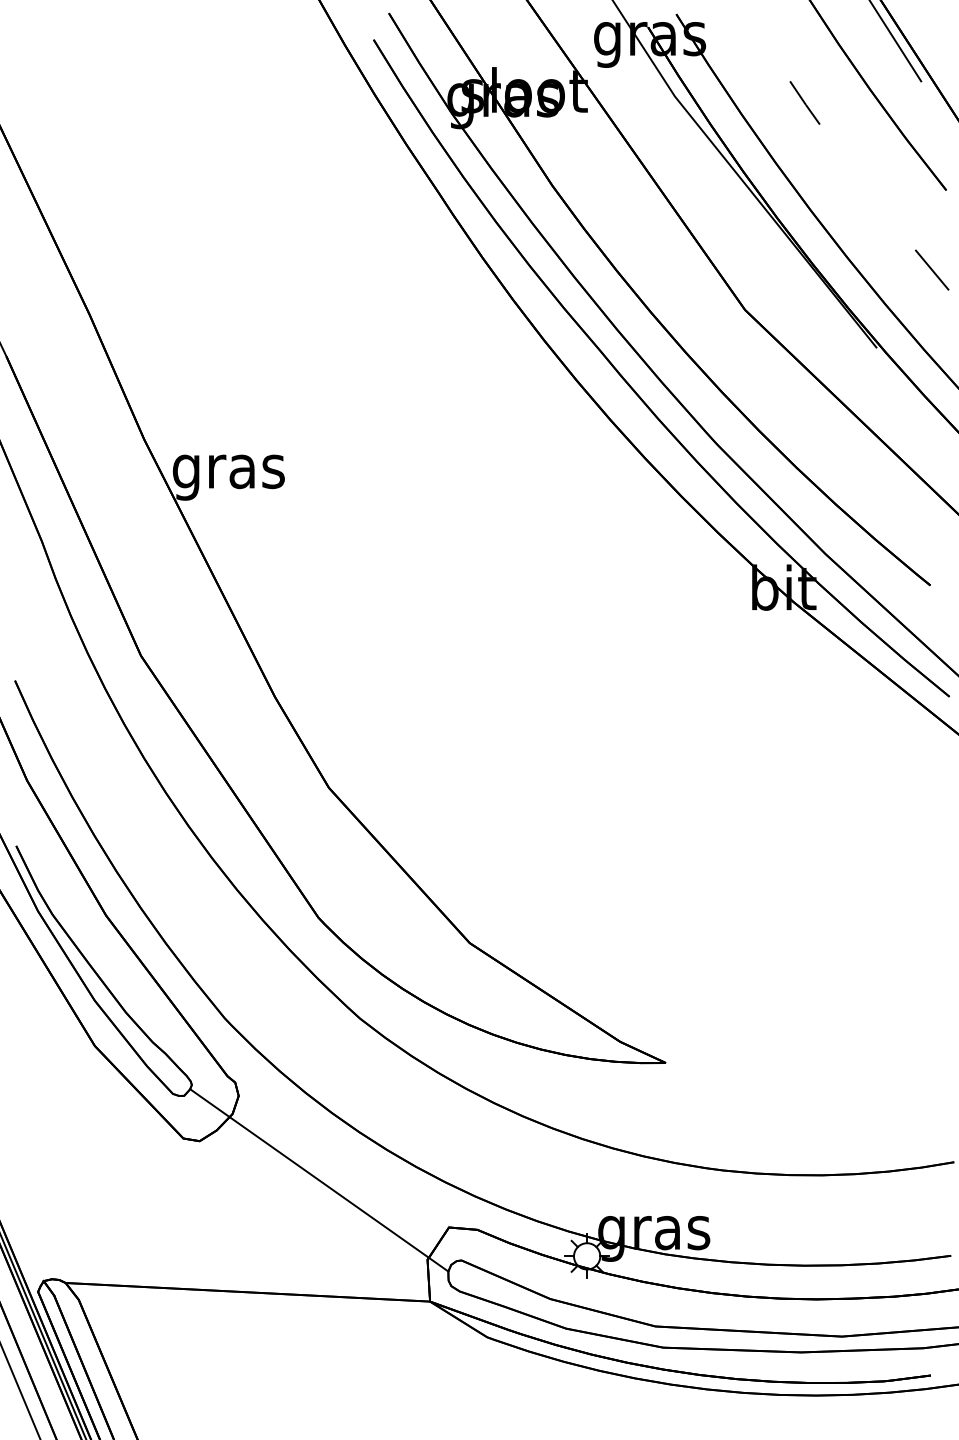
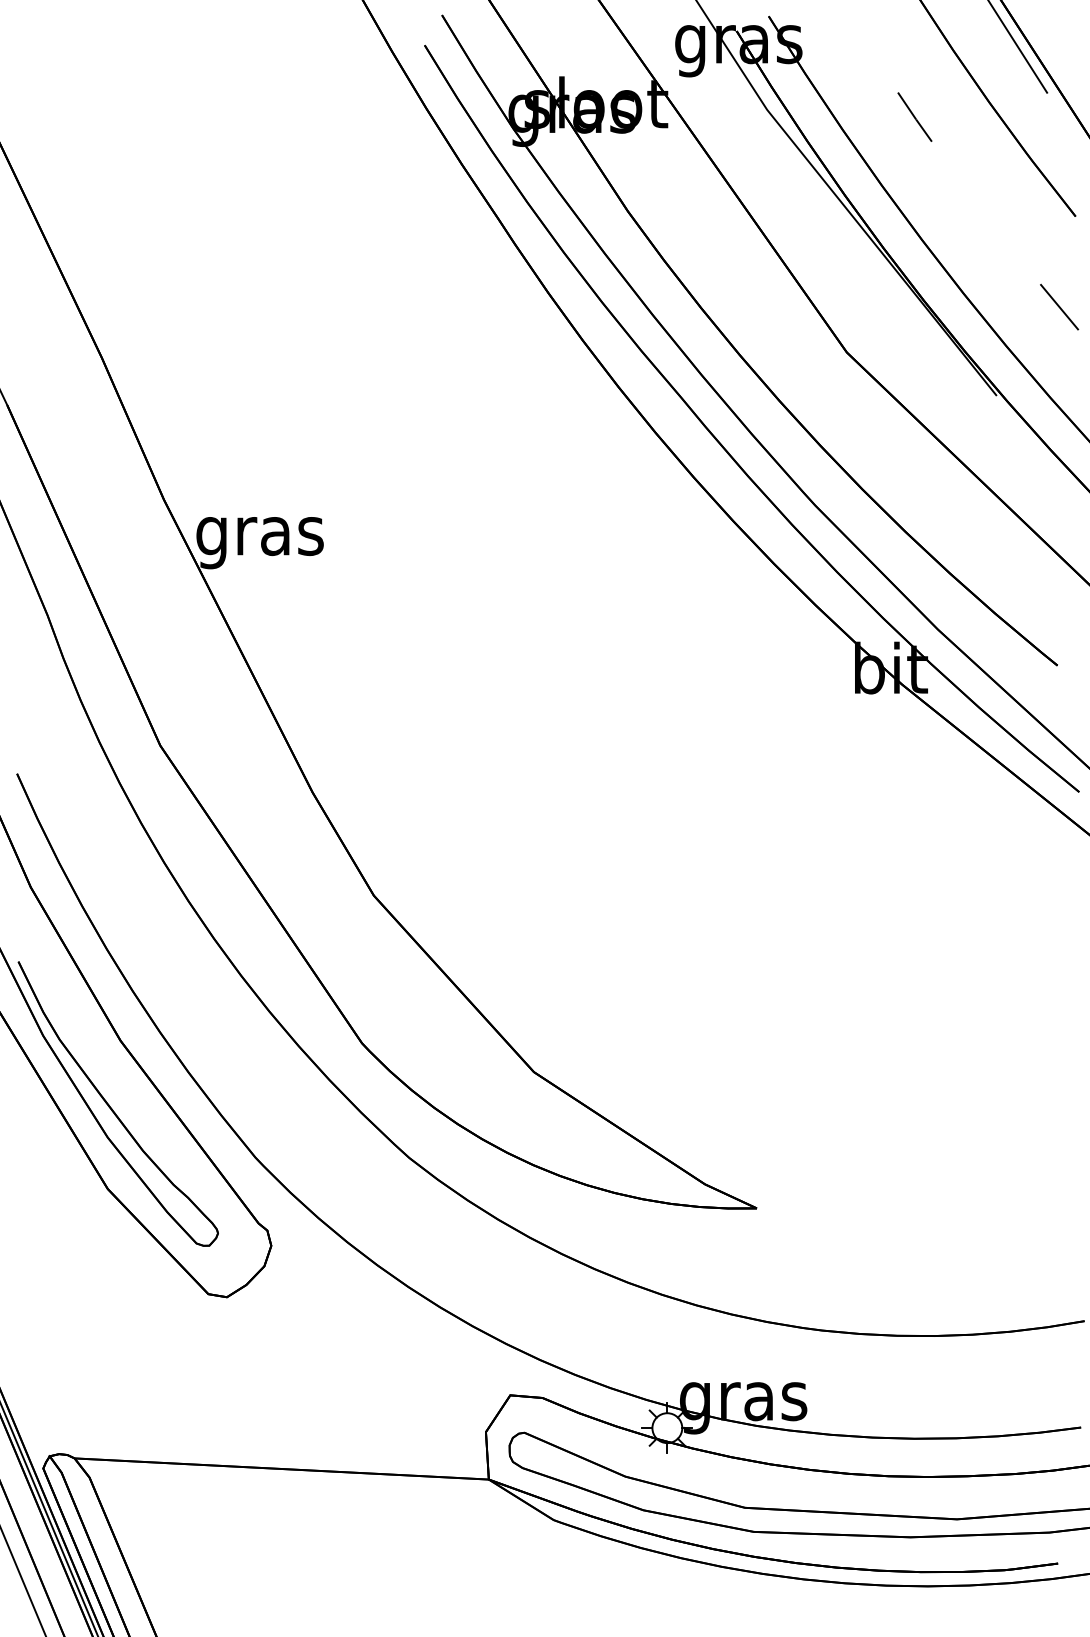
line: (318, 1180) -> (362, 1341), removed

